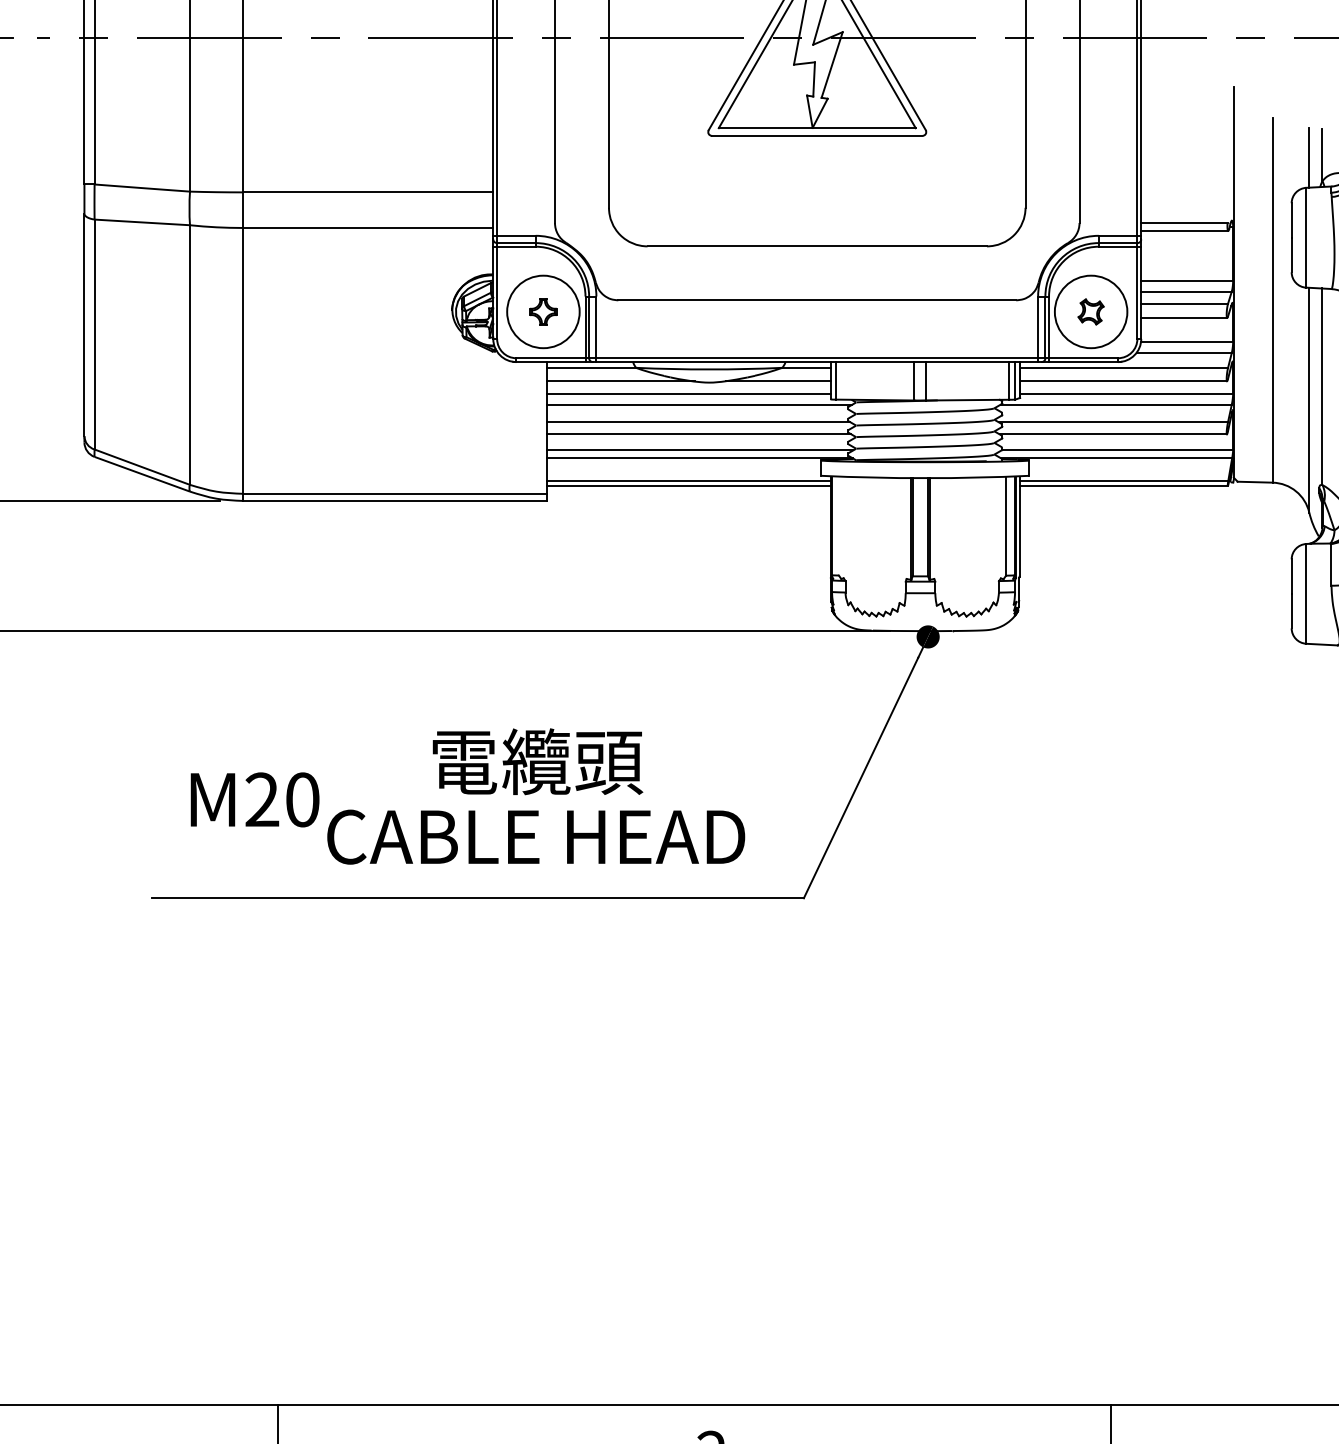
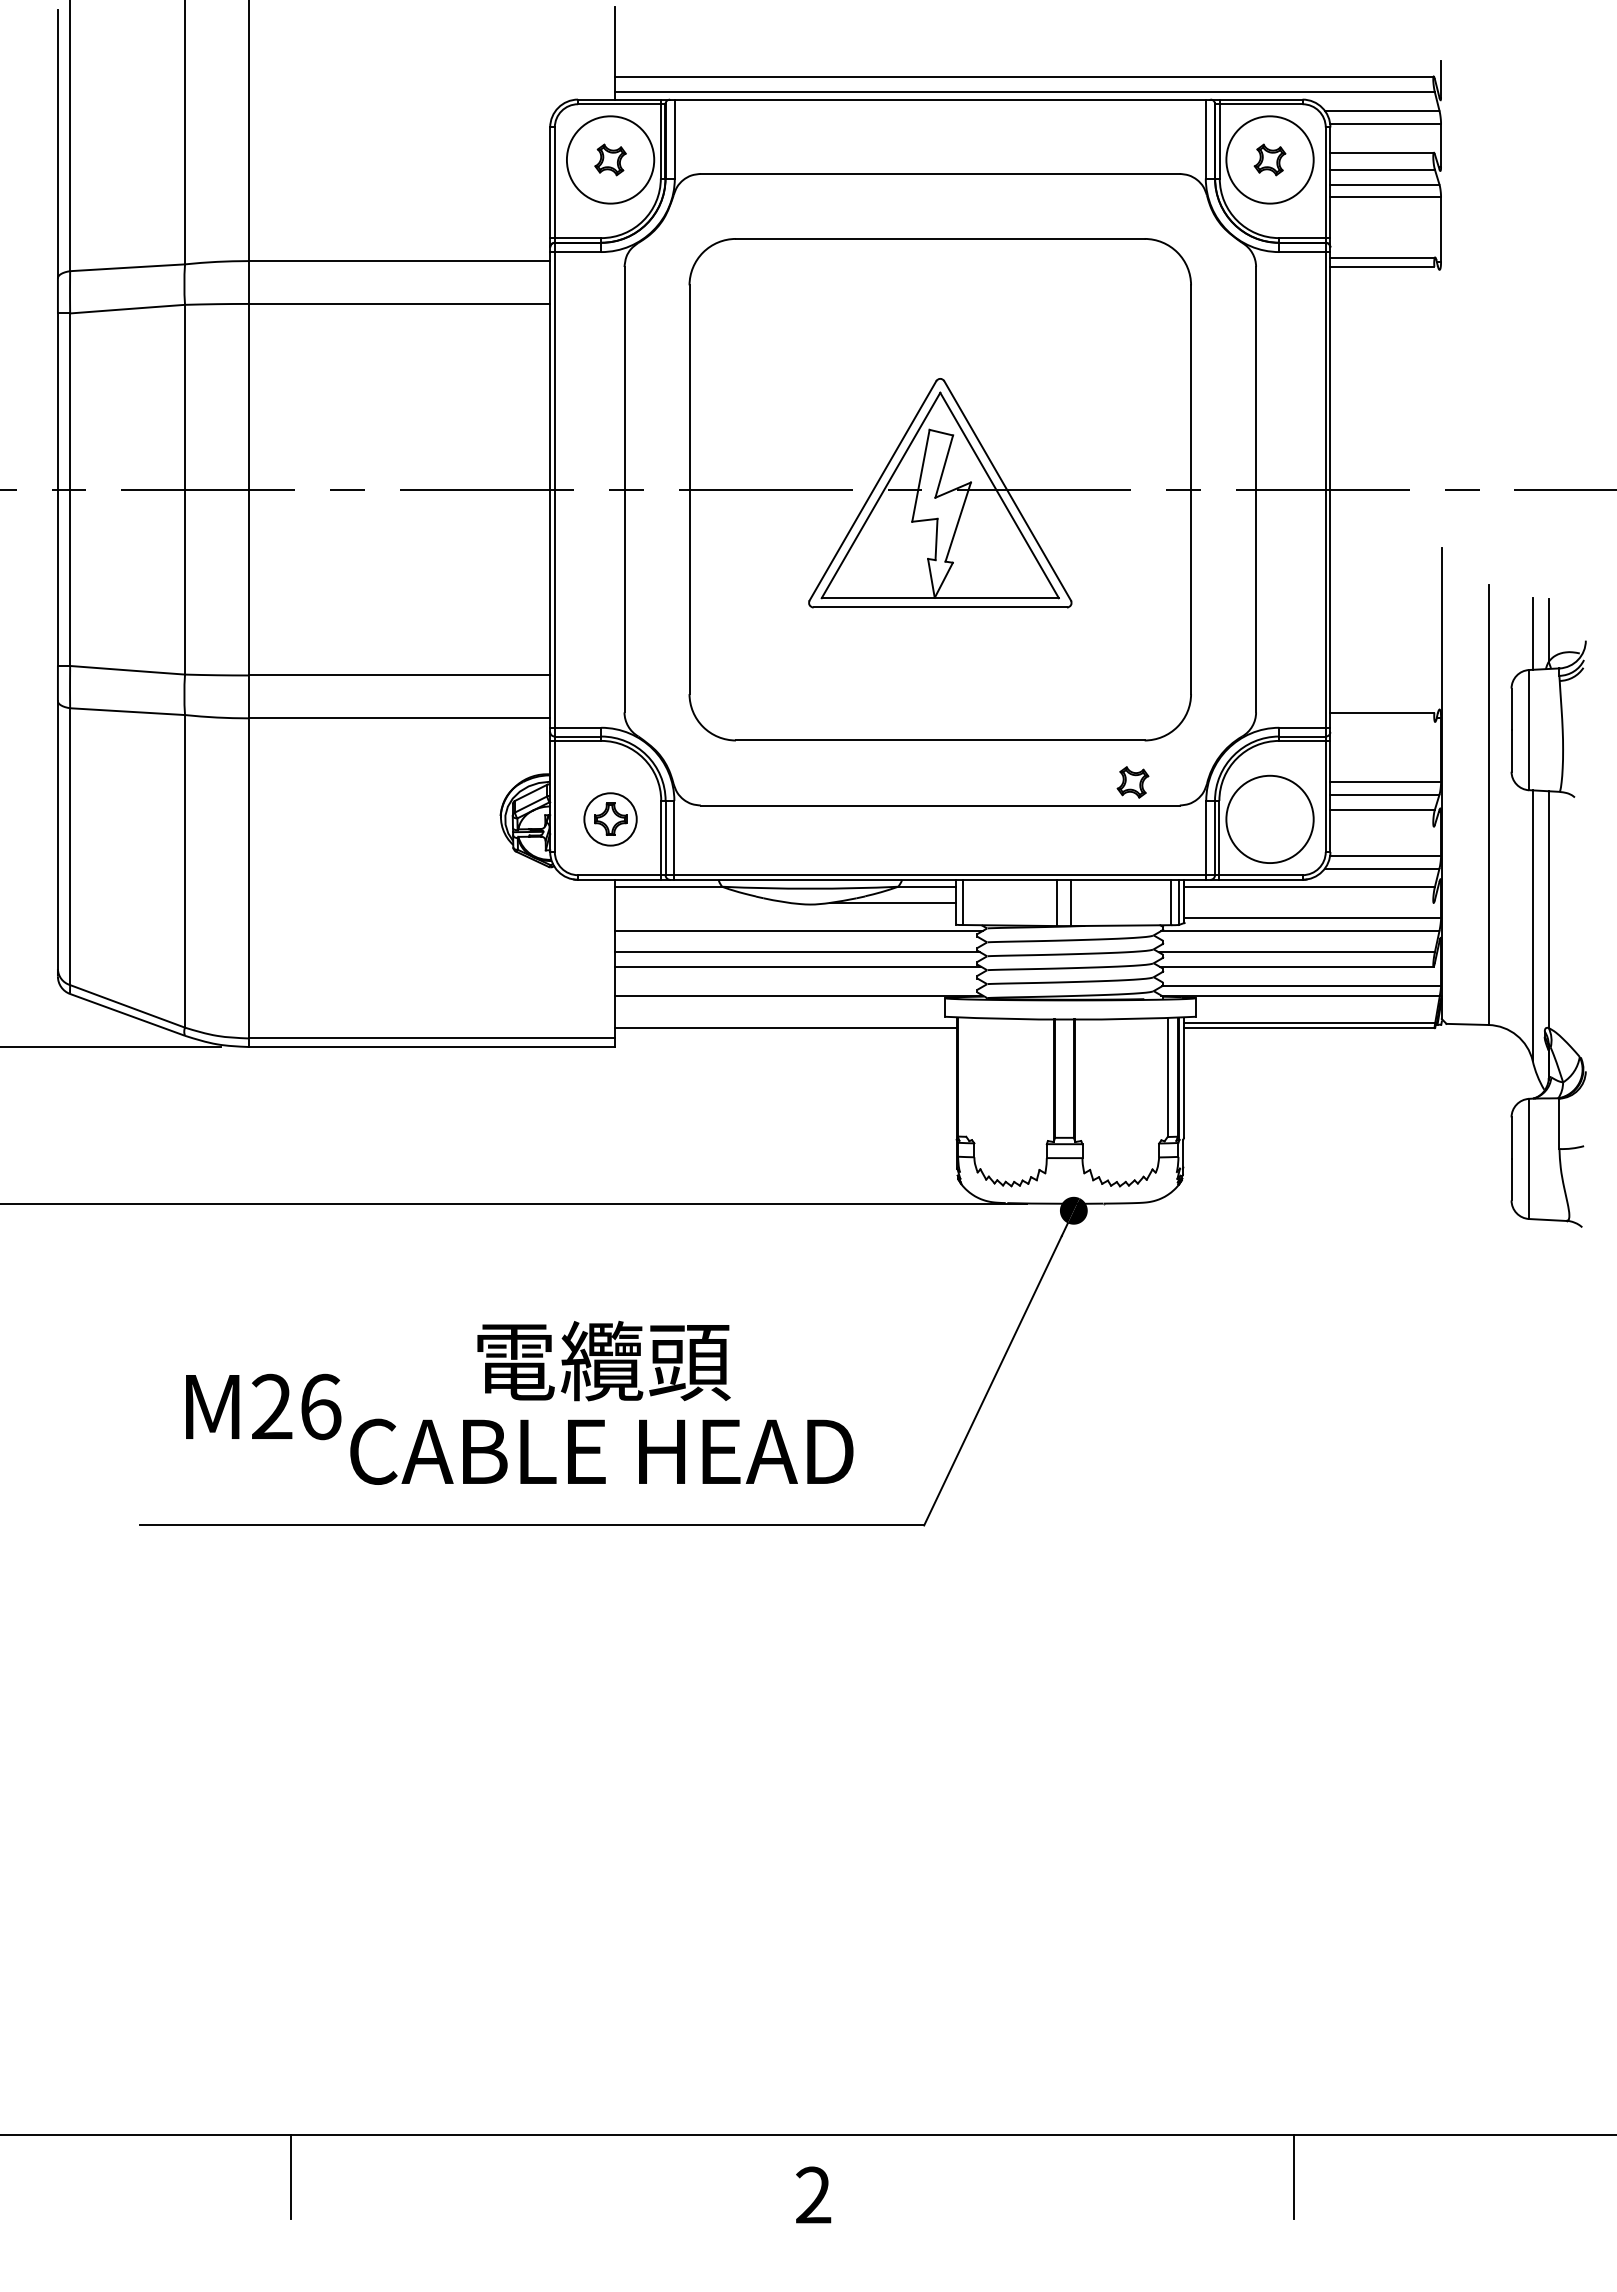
line: (1184, 230) -> (1382, 721), removed
circle: (543, 311) -> (610, 819), size x0.6
part: (1090, 311) -> (1132, 782), moved
line: (1183, 317) -> (1381, 826), removed
line: (621, 380) -> (704, 902), removed
line: (1123, 380) -> (1308, 902), removed
line: (688, 394) -> (785, 918), removed
line: (700, 450) -> (799, 986), removed
line: (688, 481) -> (785, 1023), removed
text: (303, 799) -> (321, 1406), M20 -> M26

